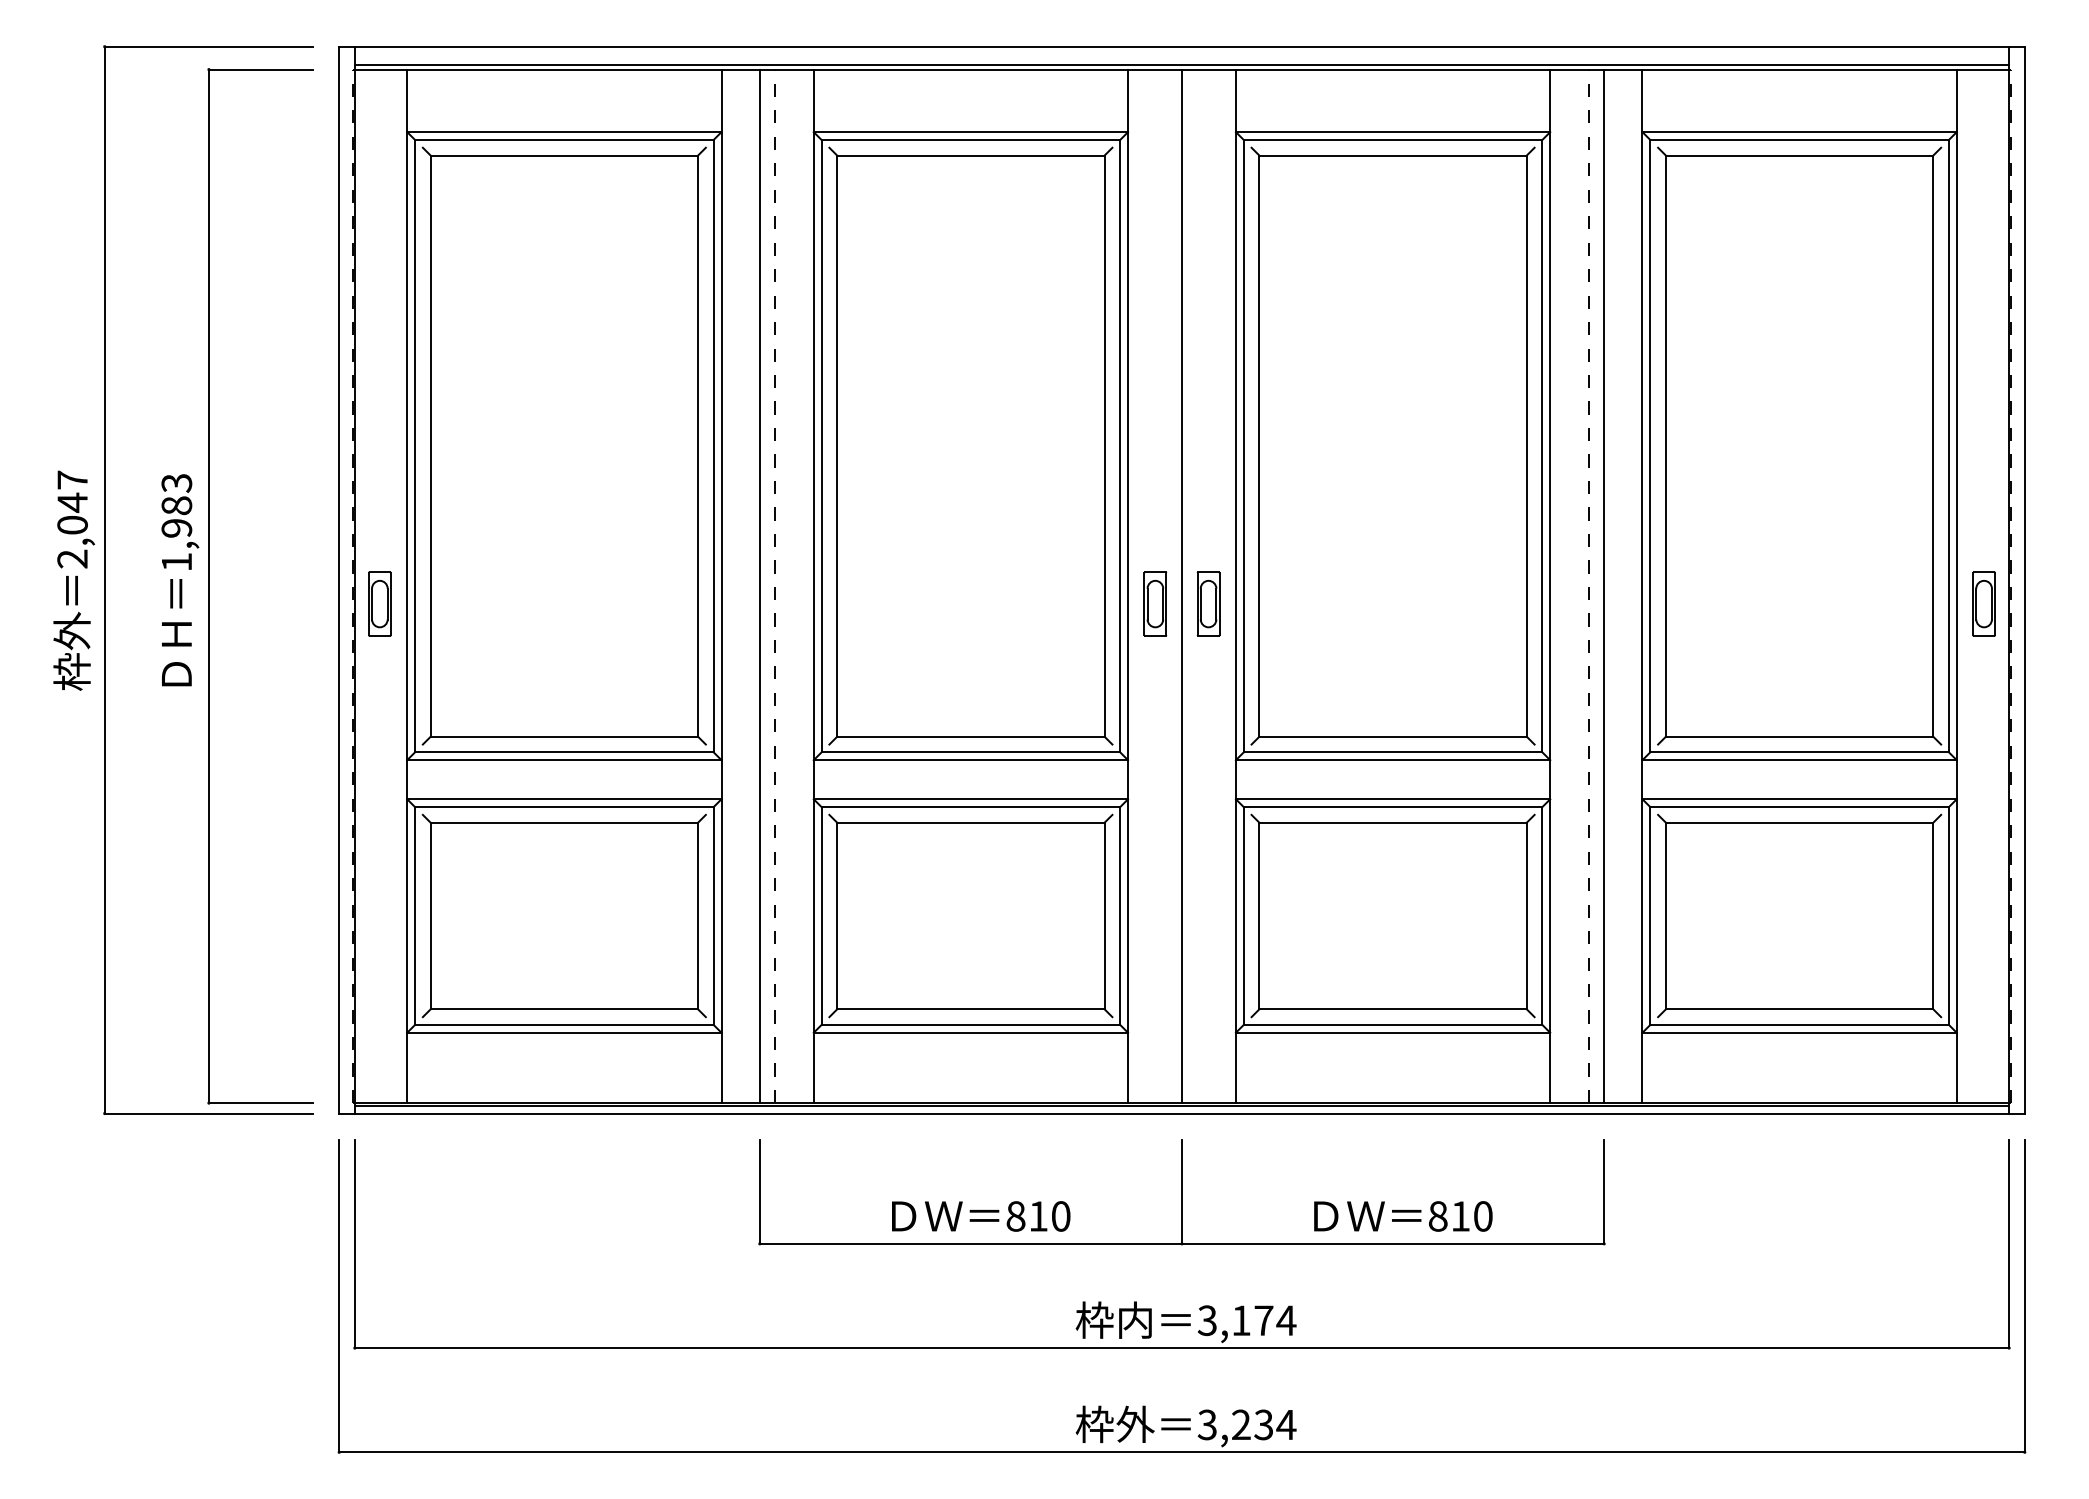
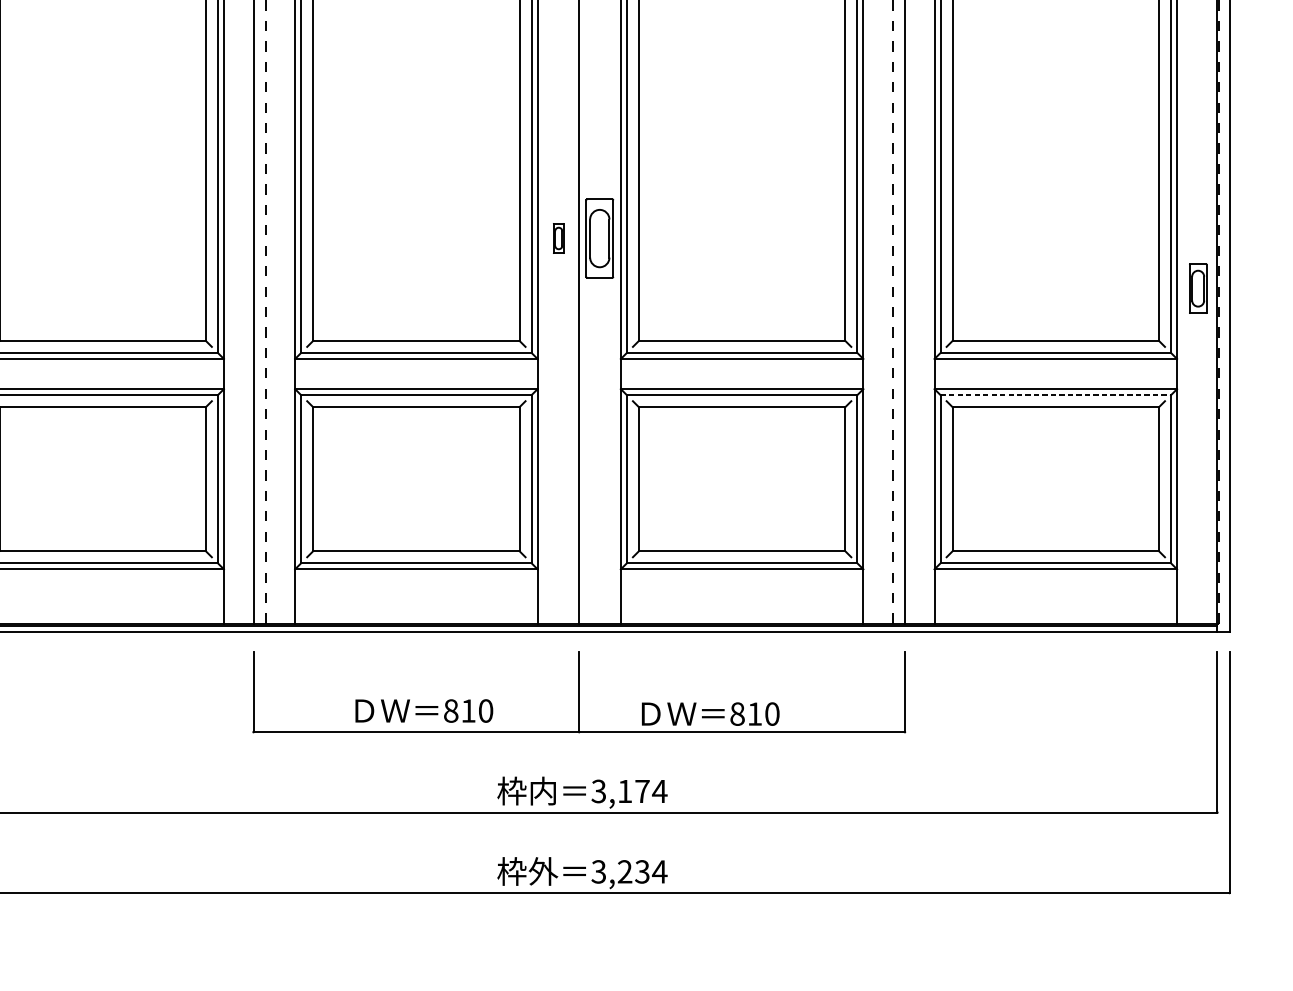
part: (1155, 603) -> (558, 238), size x0.6
part: (1208, 603) -> (599, 238), size x1.6
part: (1983, 603) -> (1197, 288), moved
line: (1800, 807) -> (1056, 395), solid -> dashed
text: (1403, 1216) -> (710, 714), moved

